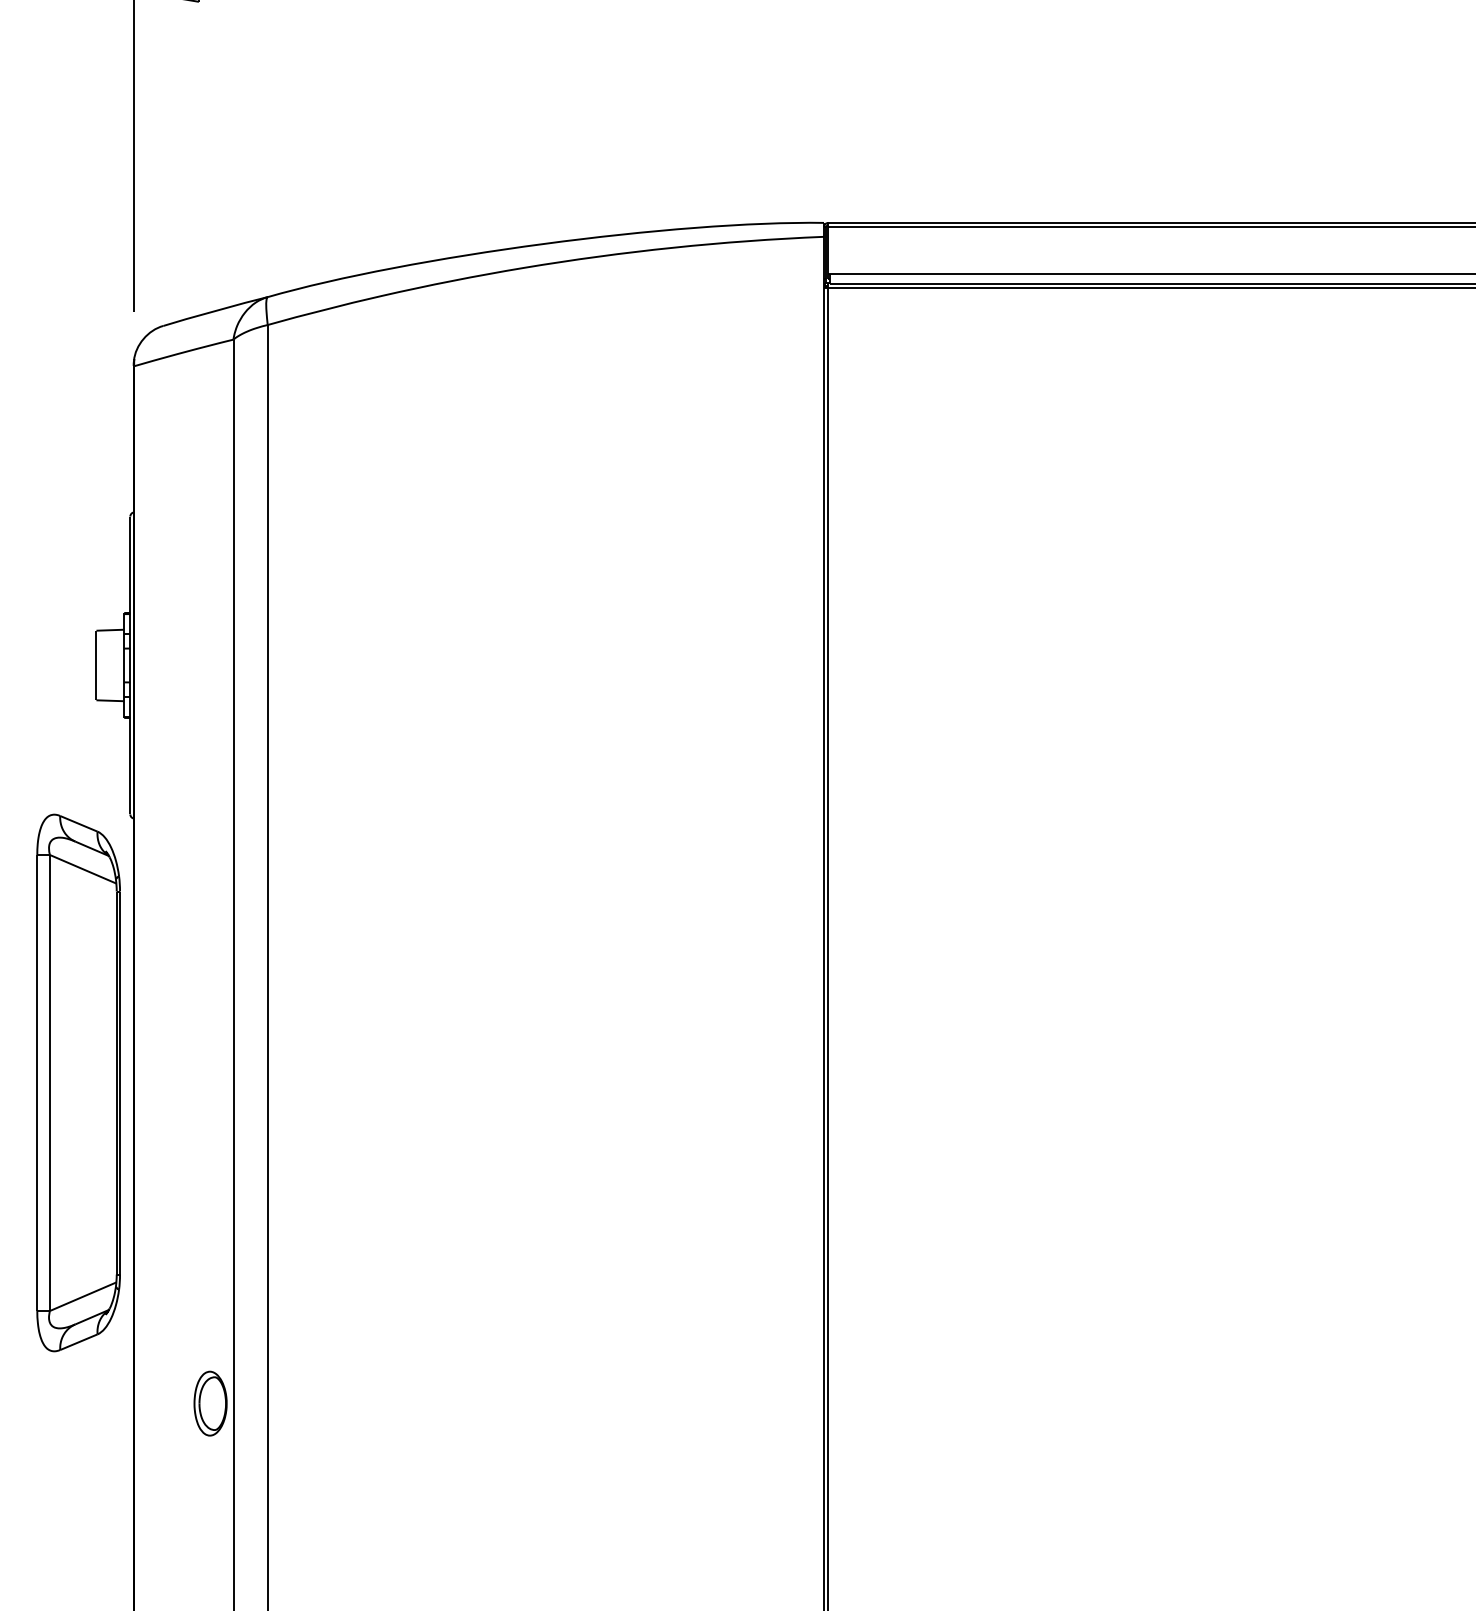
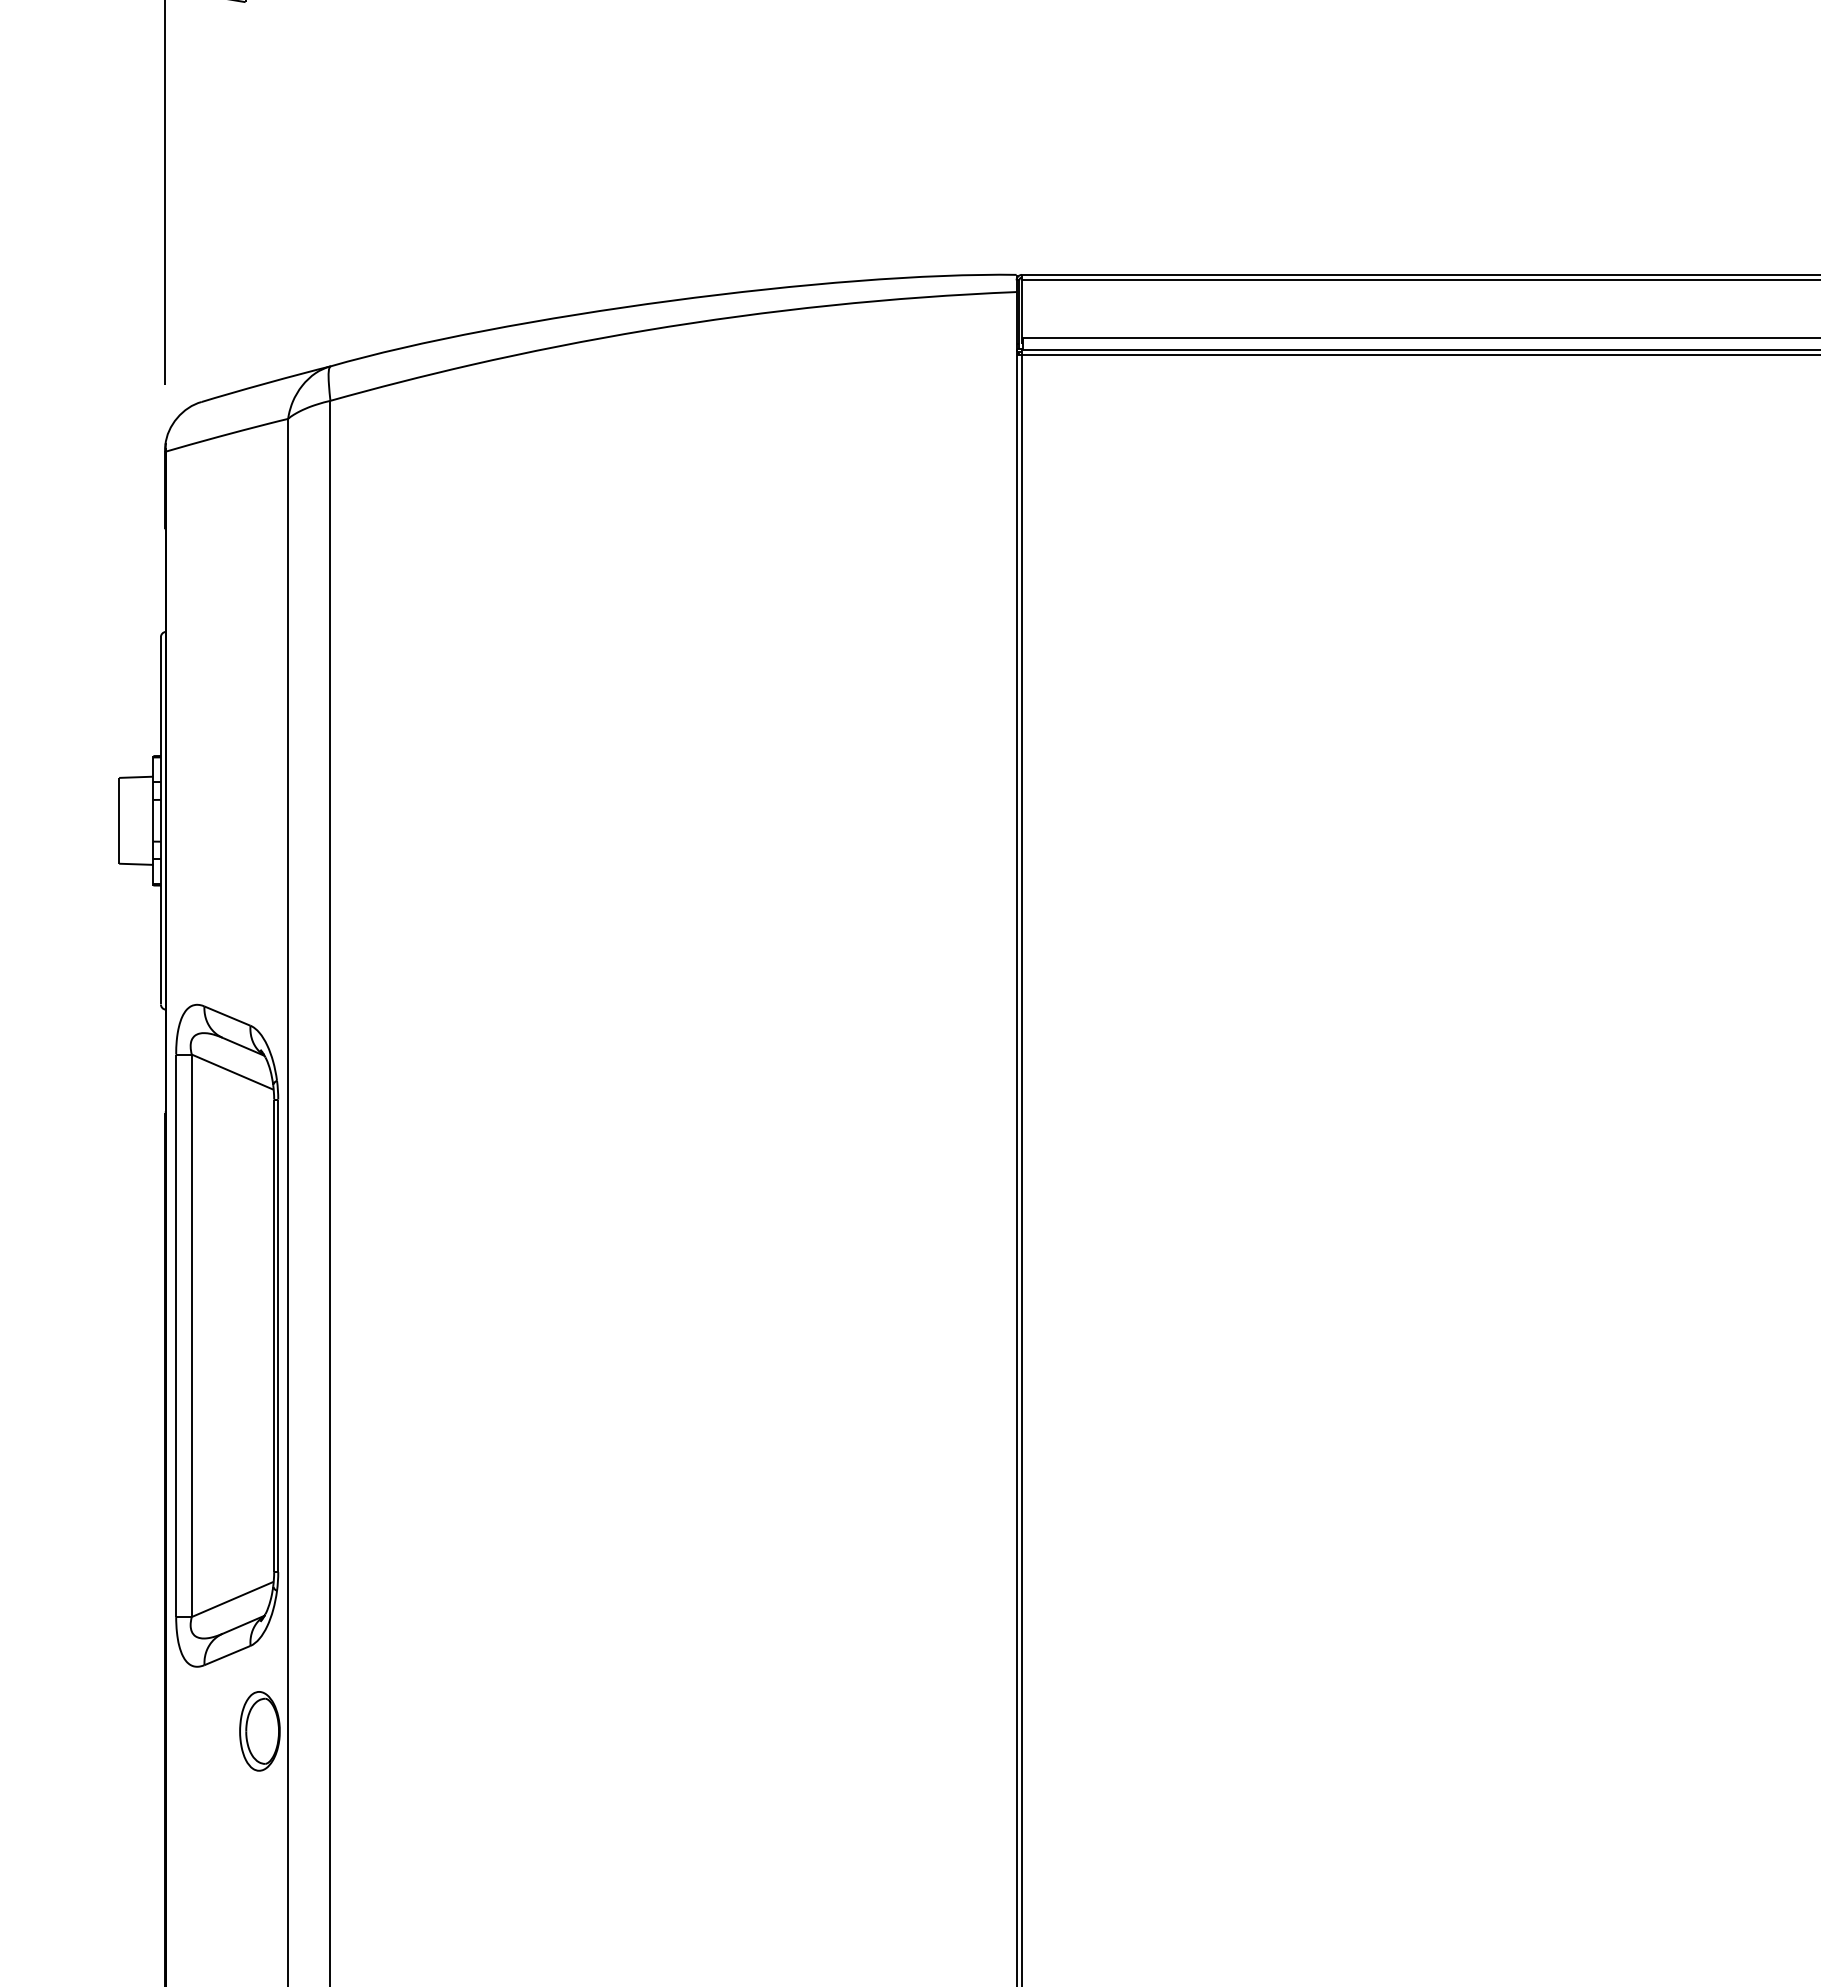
part: (78, 1082) -> (227, 1335), moved

